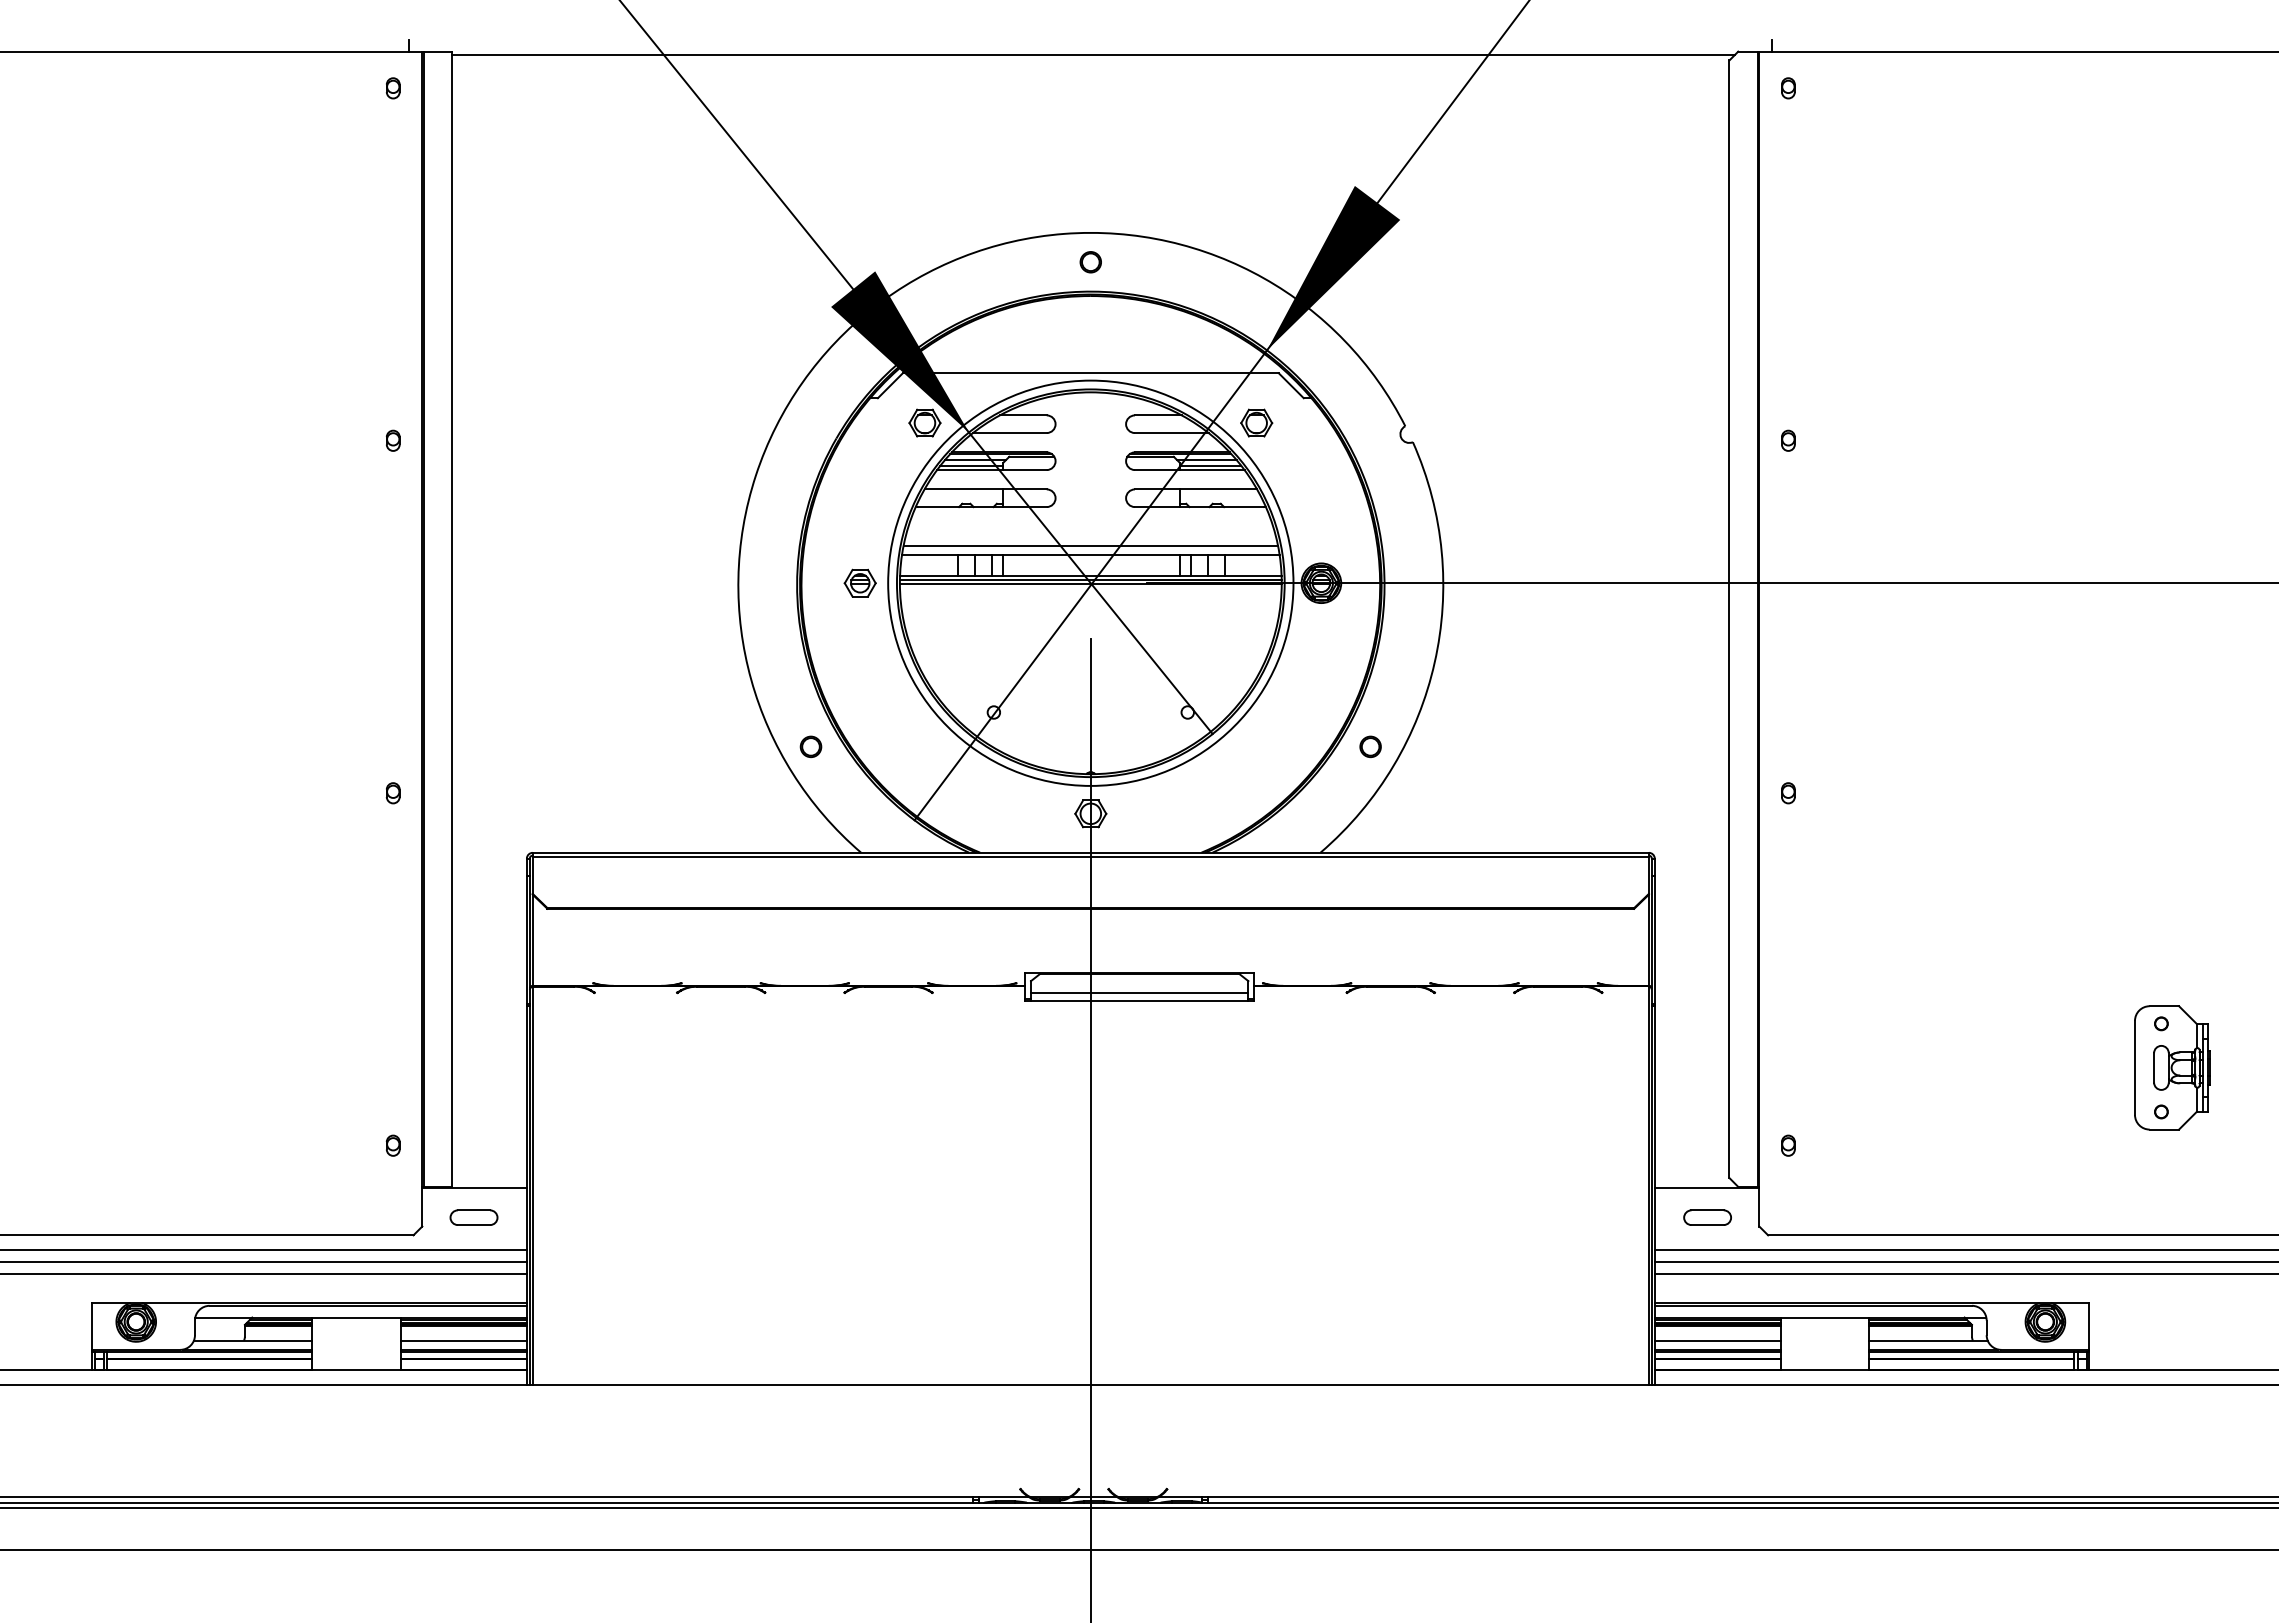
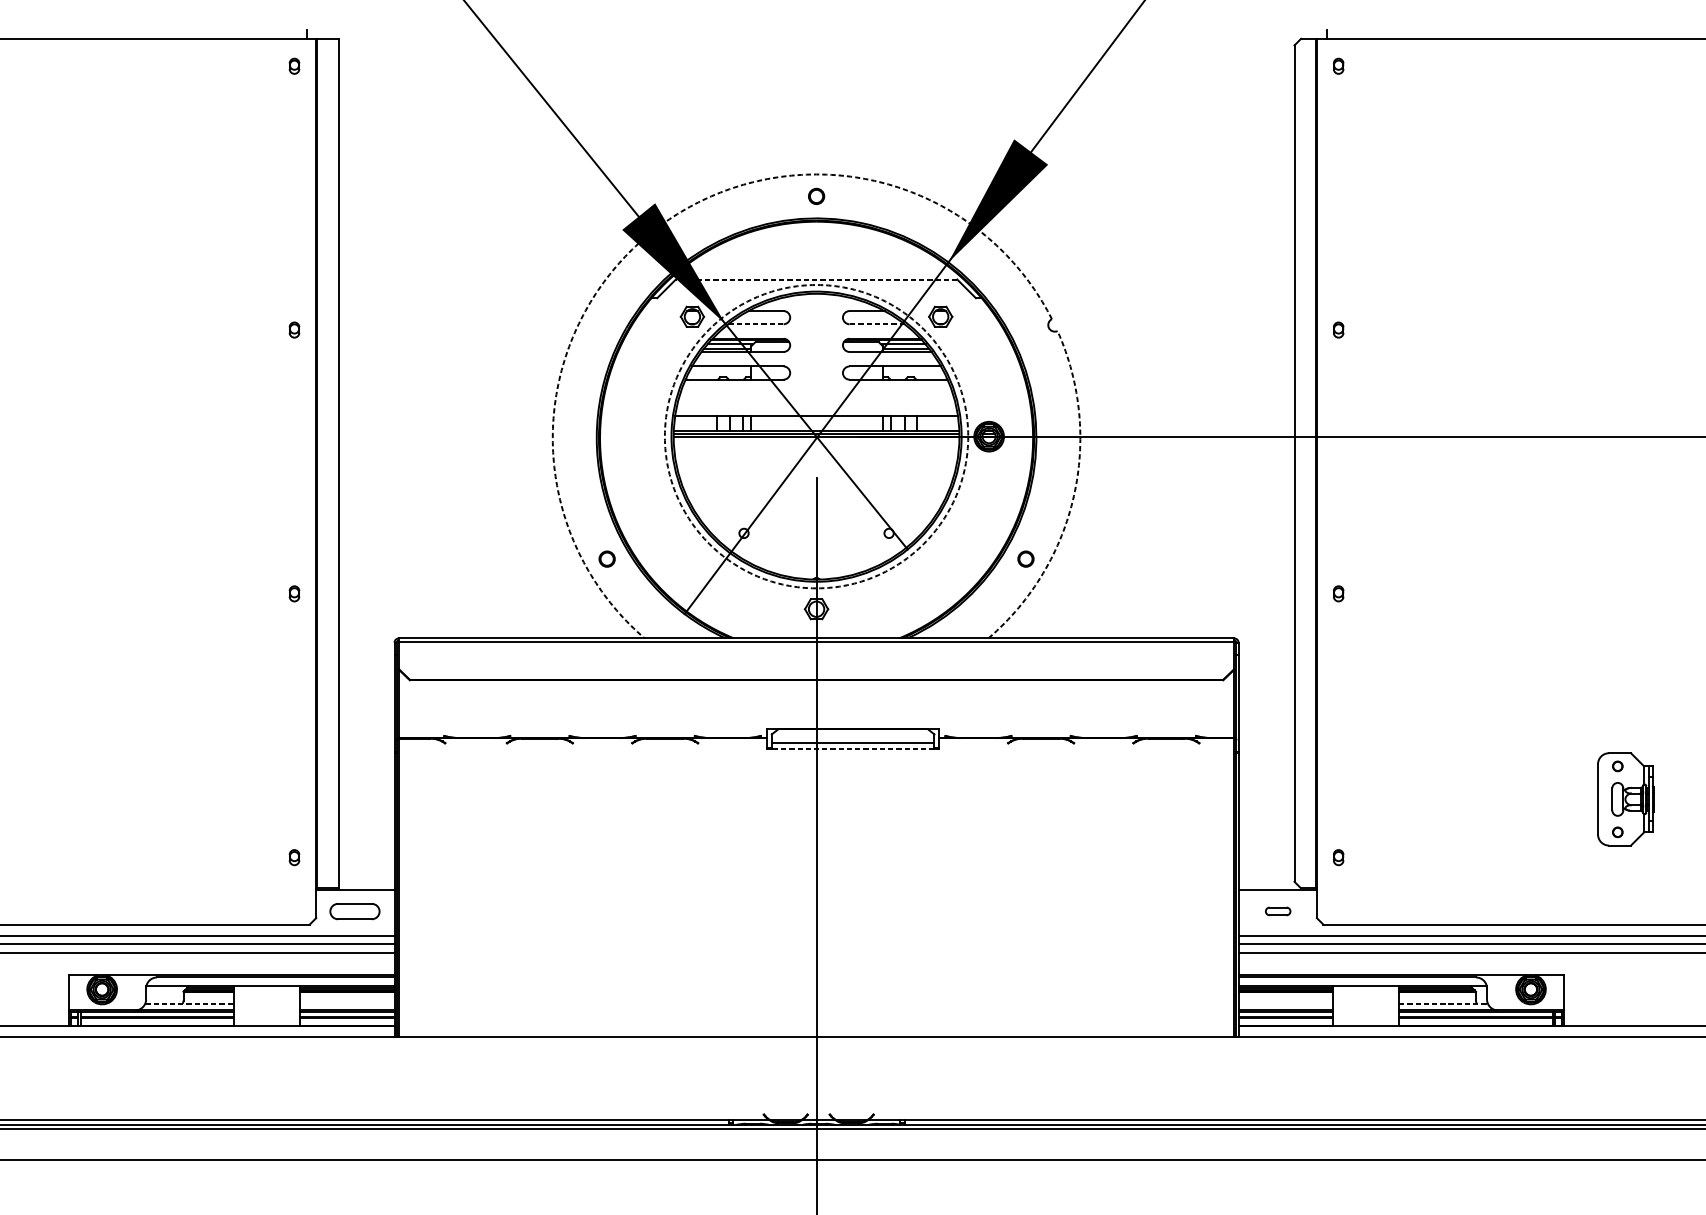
line: (1093, 54) -> (818, 40), removed
arc: (873, 307) -> (653, 230), solid -> dashed
line: (1090, 373) -> (816, 279), solid -> dashed
line: (1009, 433) -> (755, 324), solid -> dashed
line: (1171, 433) -> (876, 324), solid -> dashed
line: (1090, 546) -> (816, 409), removed
part: (859, 582) -> (643, 436), removed
circle: (1090, 582) -> (816, 436), solid -> dashed
arc: (1434, 662) -> (1073, 495), solid -> dashed
line: (1139, 1000) -> (853, 748), solid -> dashed
part: (473, 1217) -> (354, 911), size x1.4
part: (1707, 1217) -> (1278, 911), size x0.7
line: (253, 1340) -> (189, 1003), solid -> dashed
line: (463, 1340) -> (347, 1003), removed
line: (1717, 1340) -> (1285, 1003), removed
line: (1928, 1340) -> (1443, 1003), solid -> dashed

